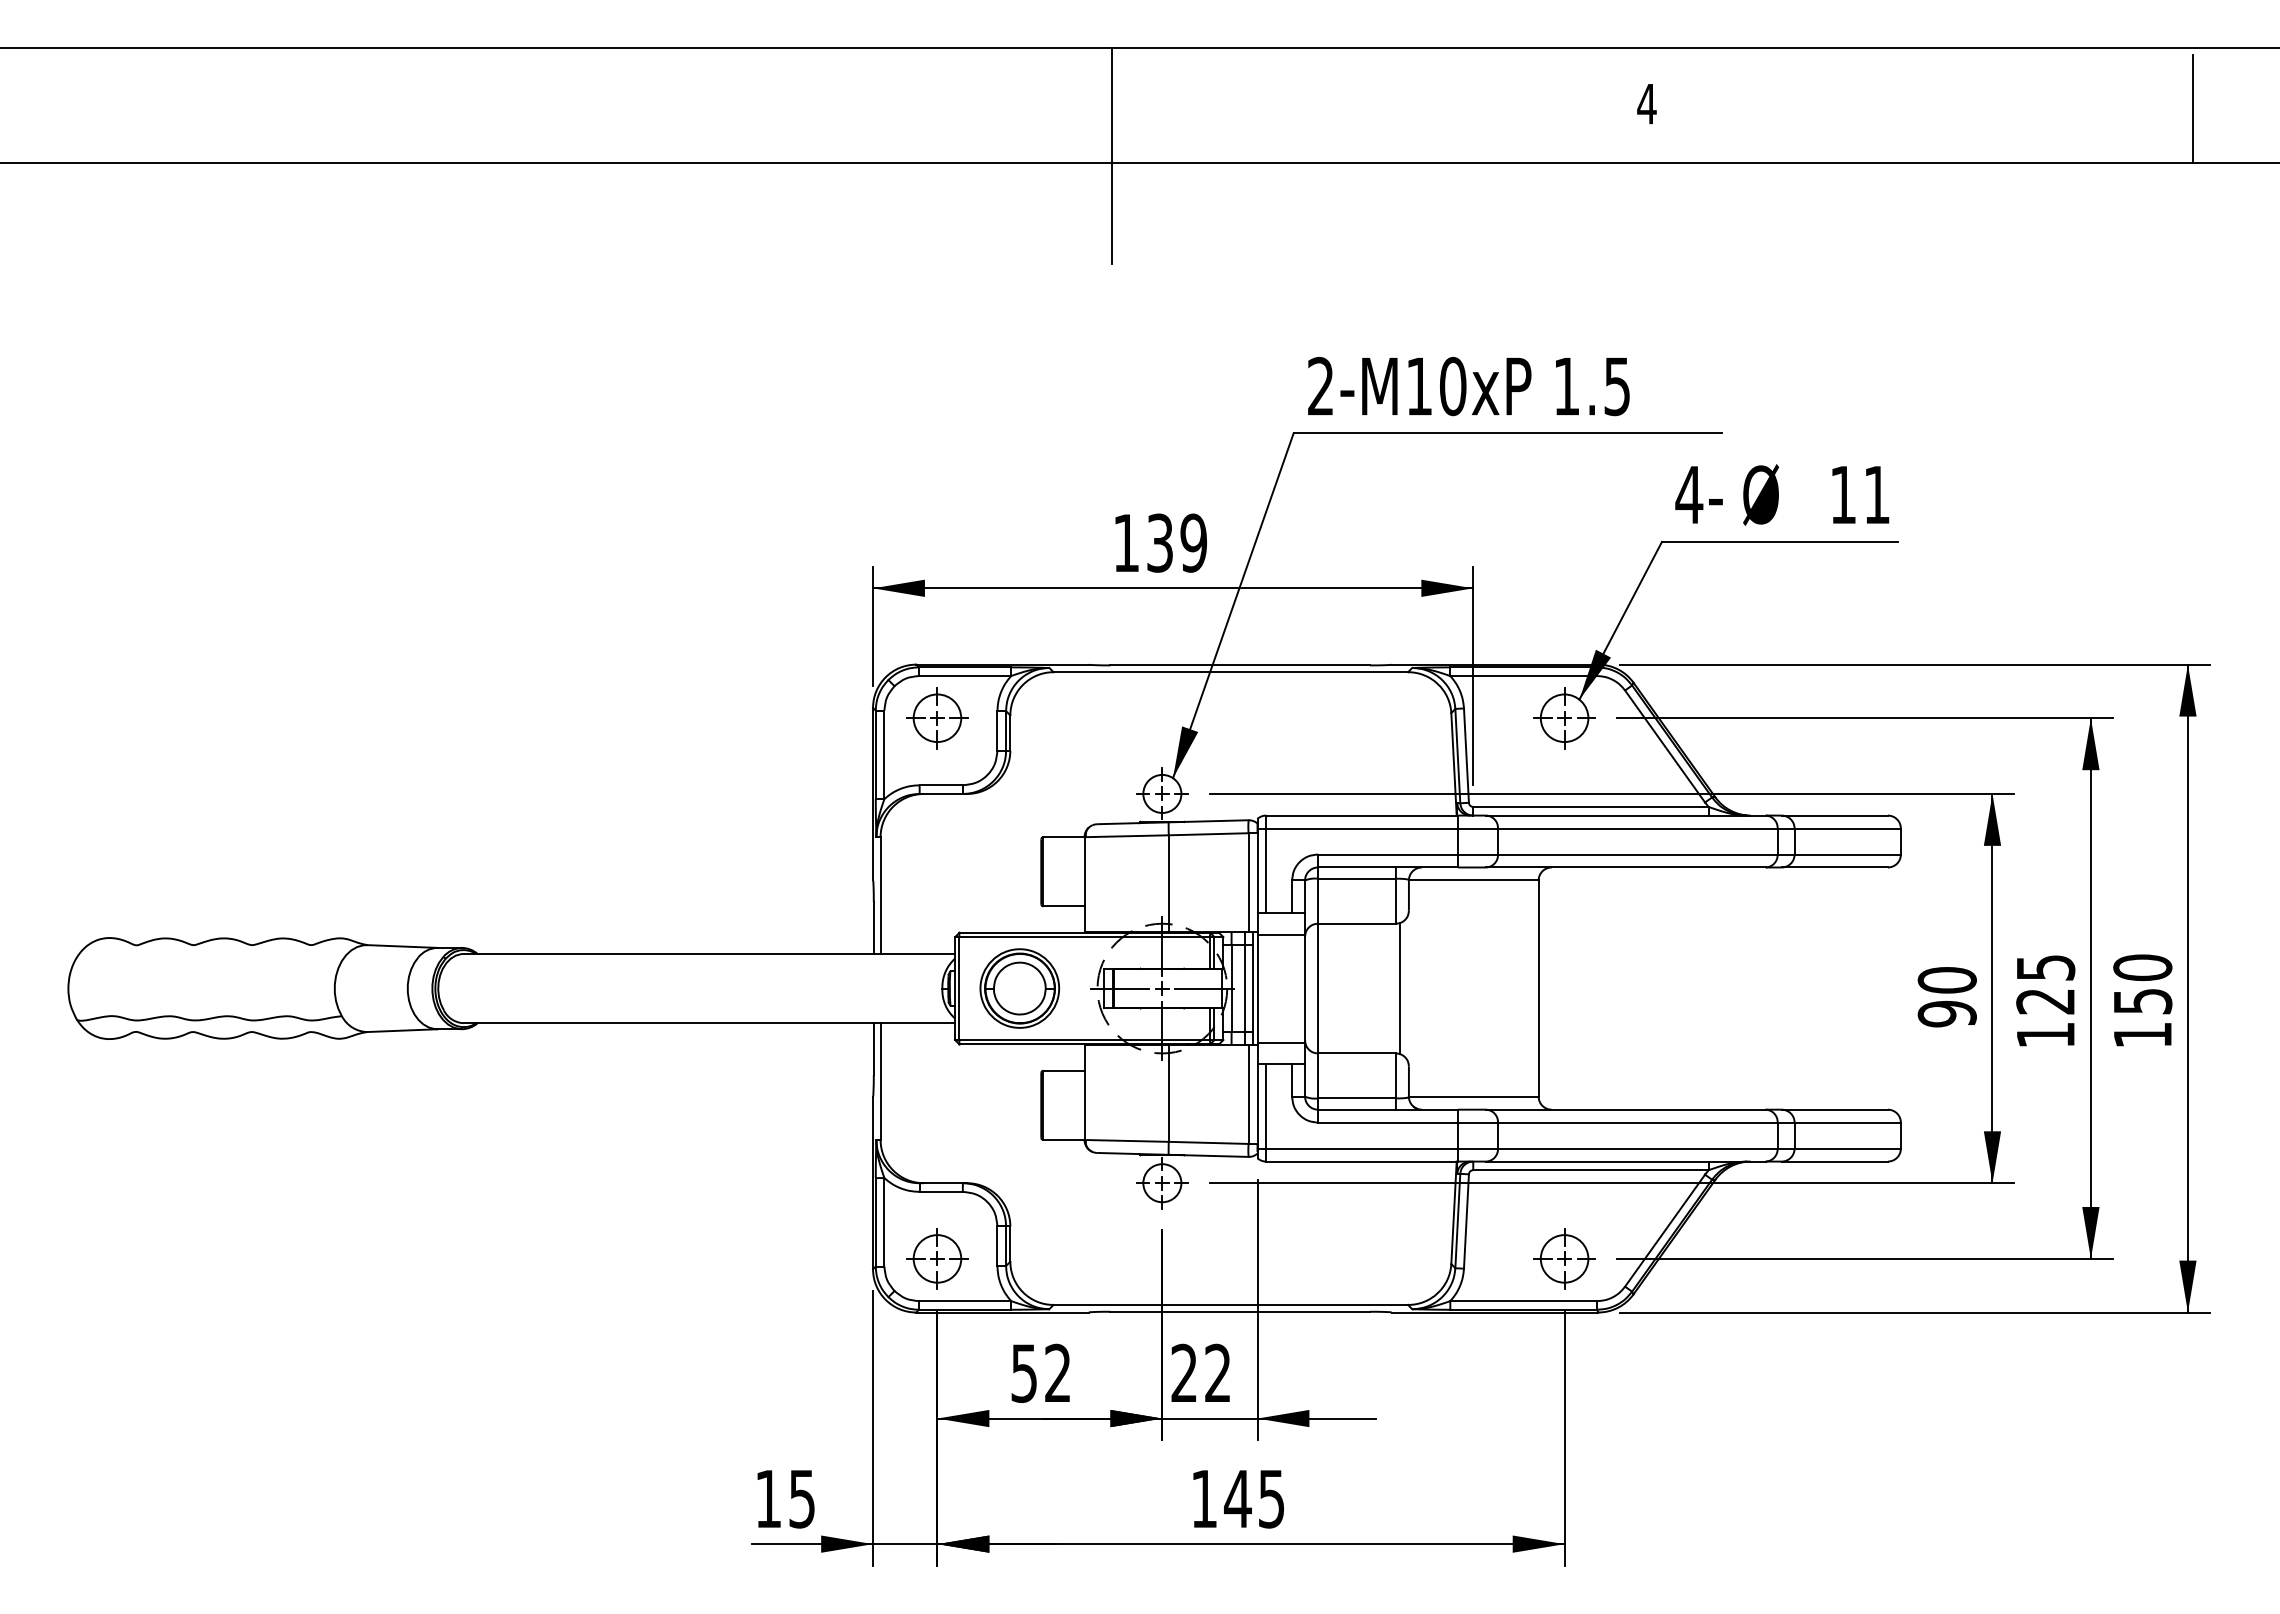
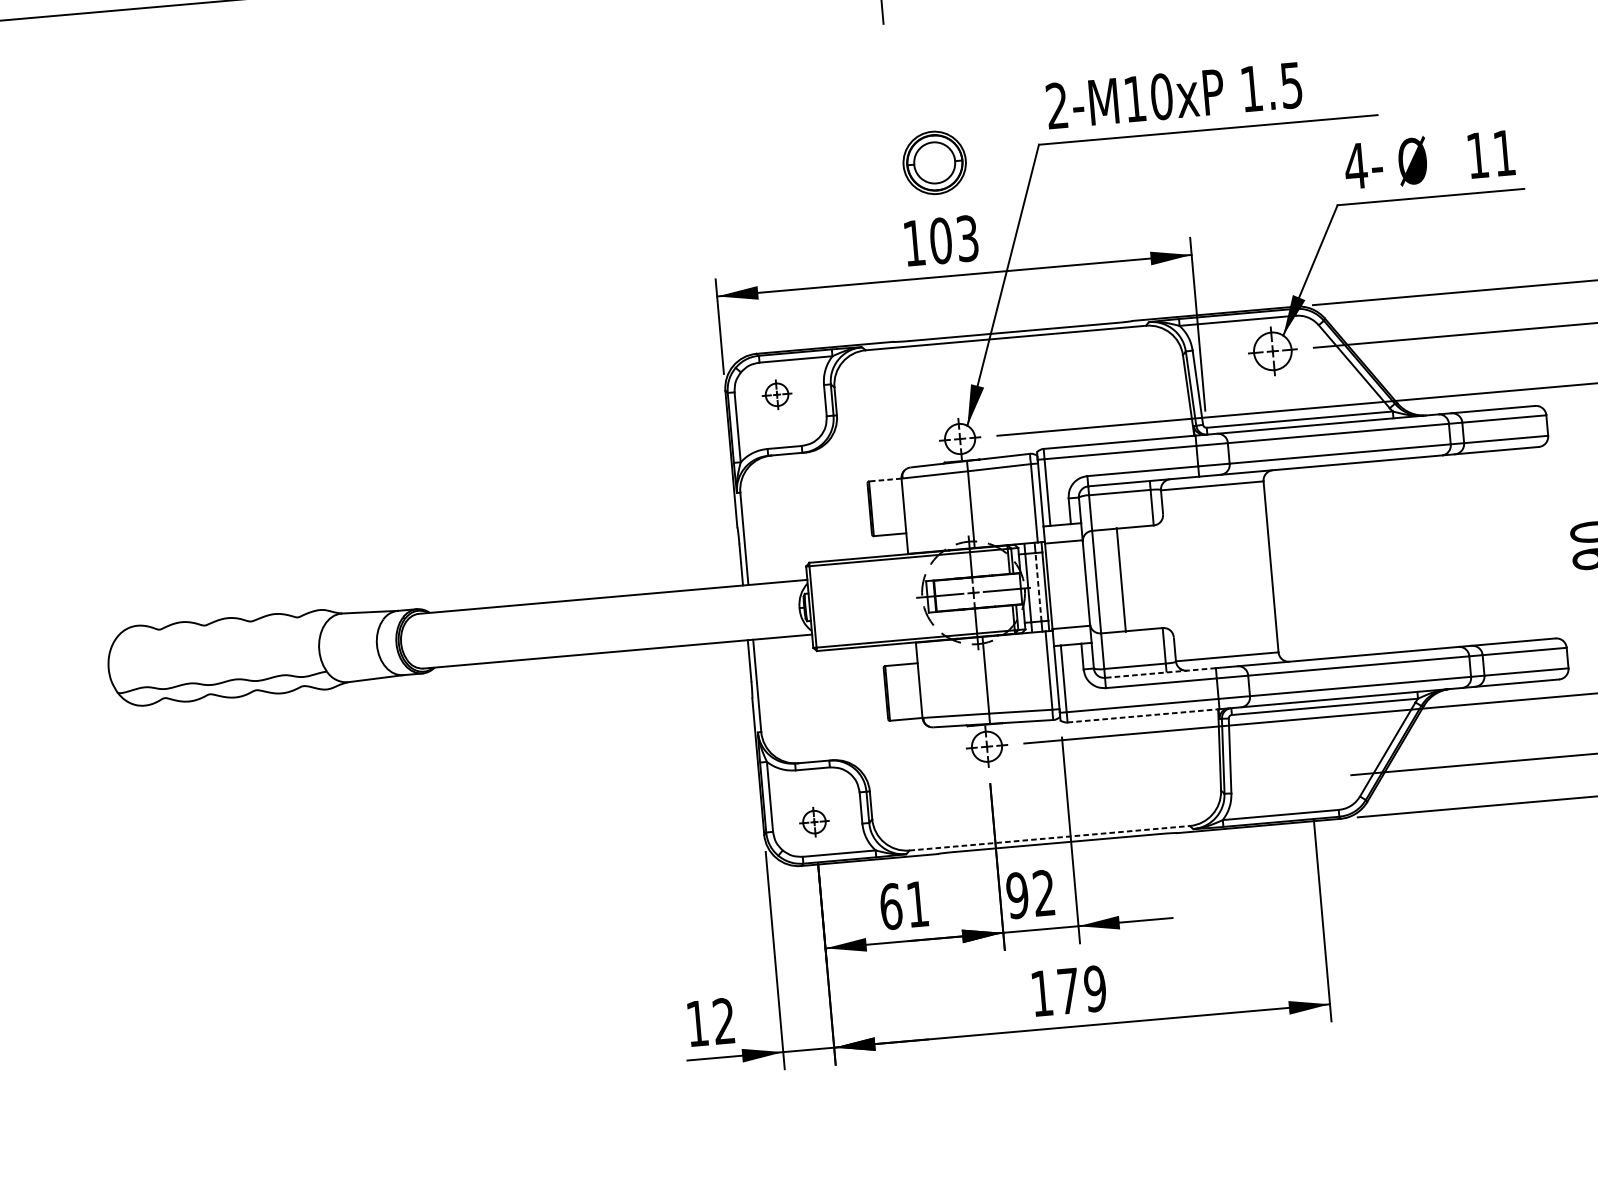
text: (1176, 542) -> (953, 239), 139 -> 103
part: (937, 718) -> (777, 394), size x0.6
line: (1063, 837) -> (884, 480), solid -> dashed
part: (1019, 988) -> (934, 162), moved
line: (1244, 988) -> (1038, 587), solid -> dashed
line: (1400, 988) -> (1121, 579), moved
line: (1387, 1109) -> (1159, 672), solid -> dashed
line: (1362, 1161) -> (1143, 715), solid -> dashed
part: (937, 1258) -> (814, 821), size x0.6
part: (1564, 1258) -> (1310, 778), removed
line: (1231, 1304) -> (1050, 837), solid -> dashed
text: (1040, 1372) -> (903, 904), 52 -> 61
text: (1184, 1372) -> (1017, 894), 22 -> 92
text: (801, 1498) -> (723, 1020), 15 -> 12
text: (1254, 1498) -> (1081, 989), 145 -> 179

